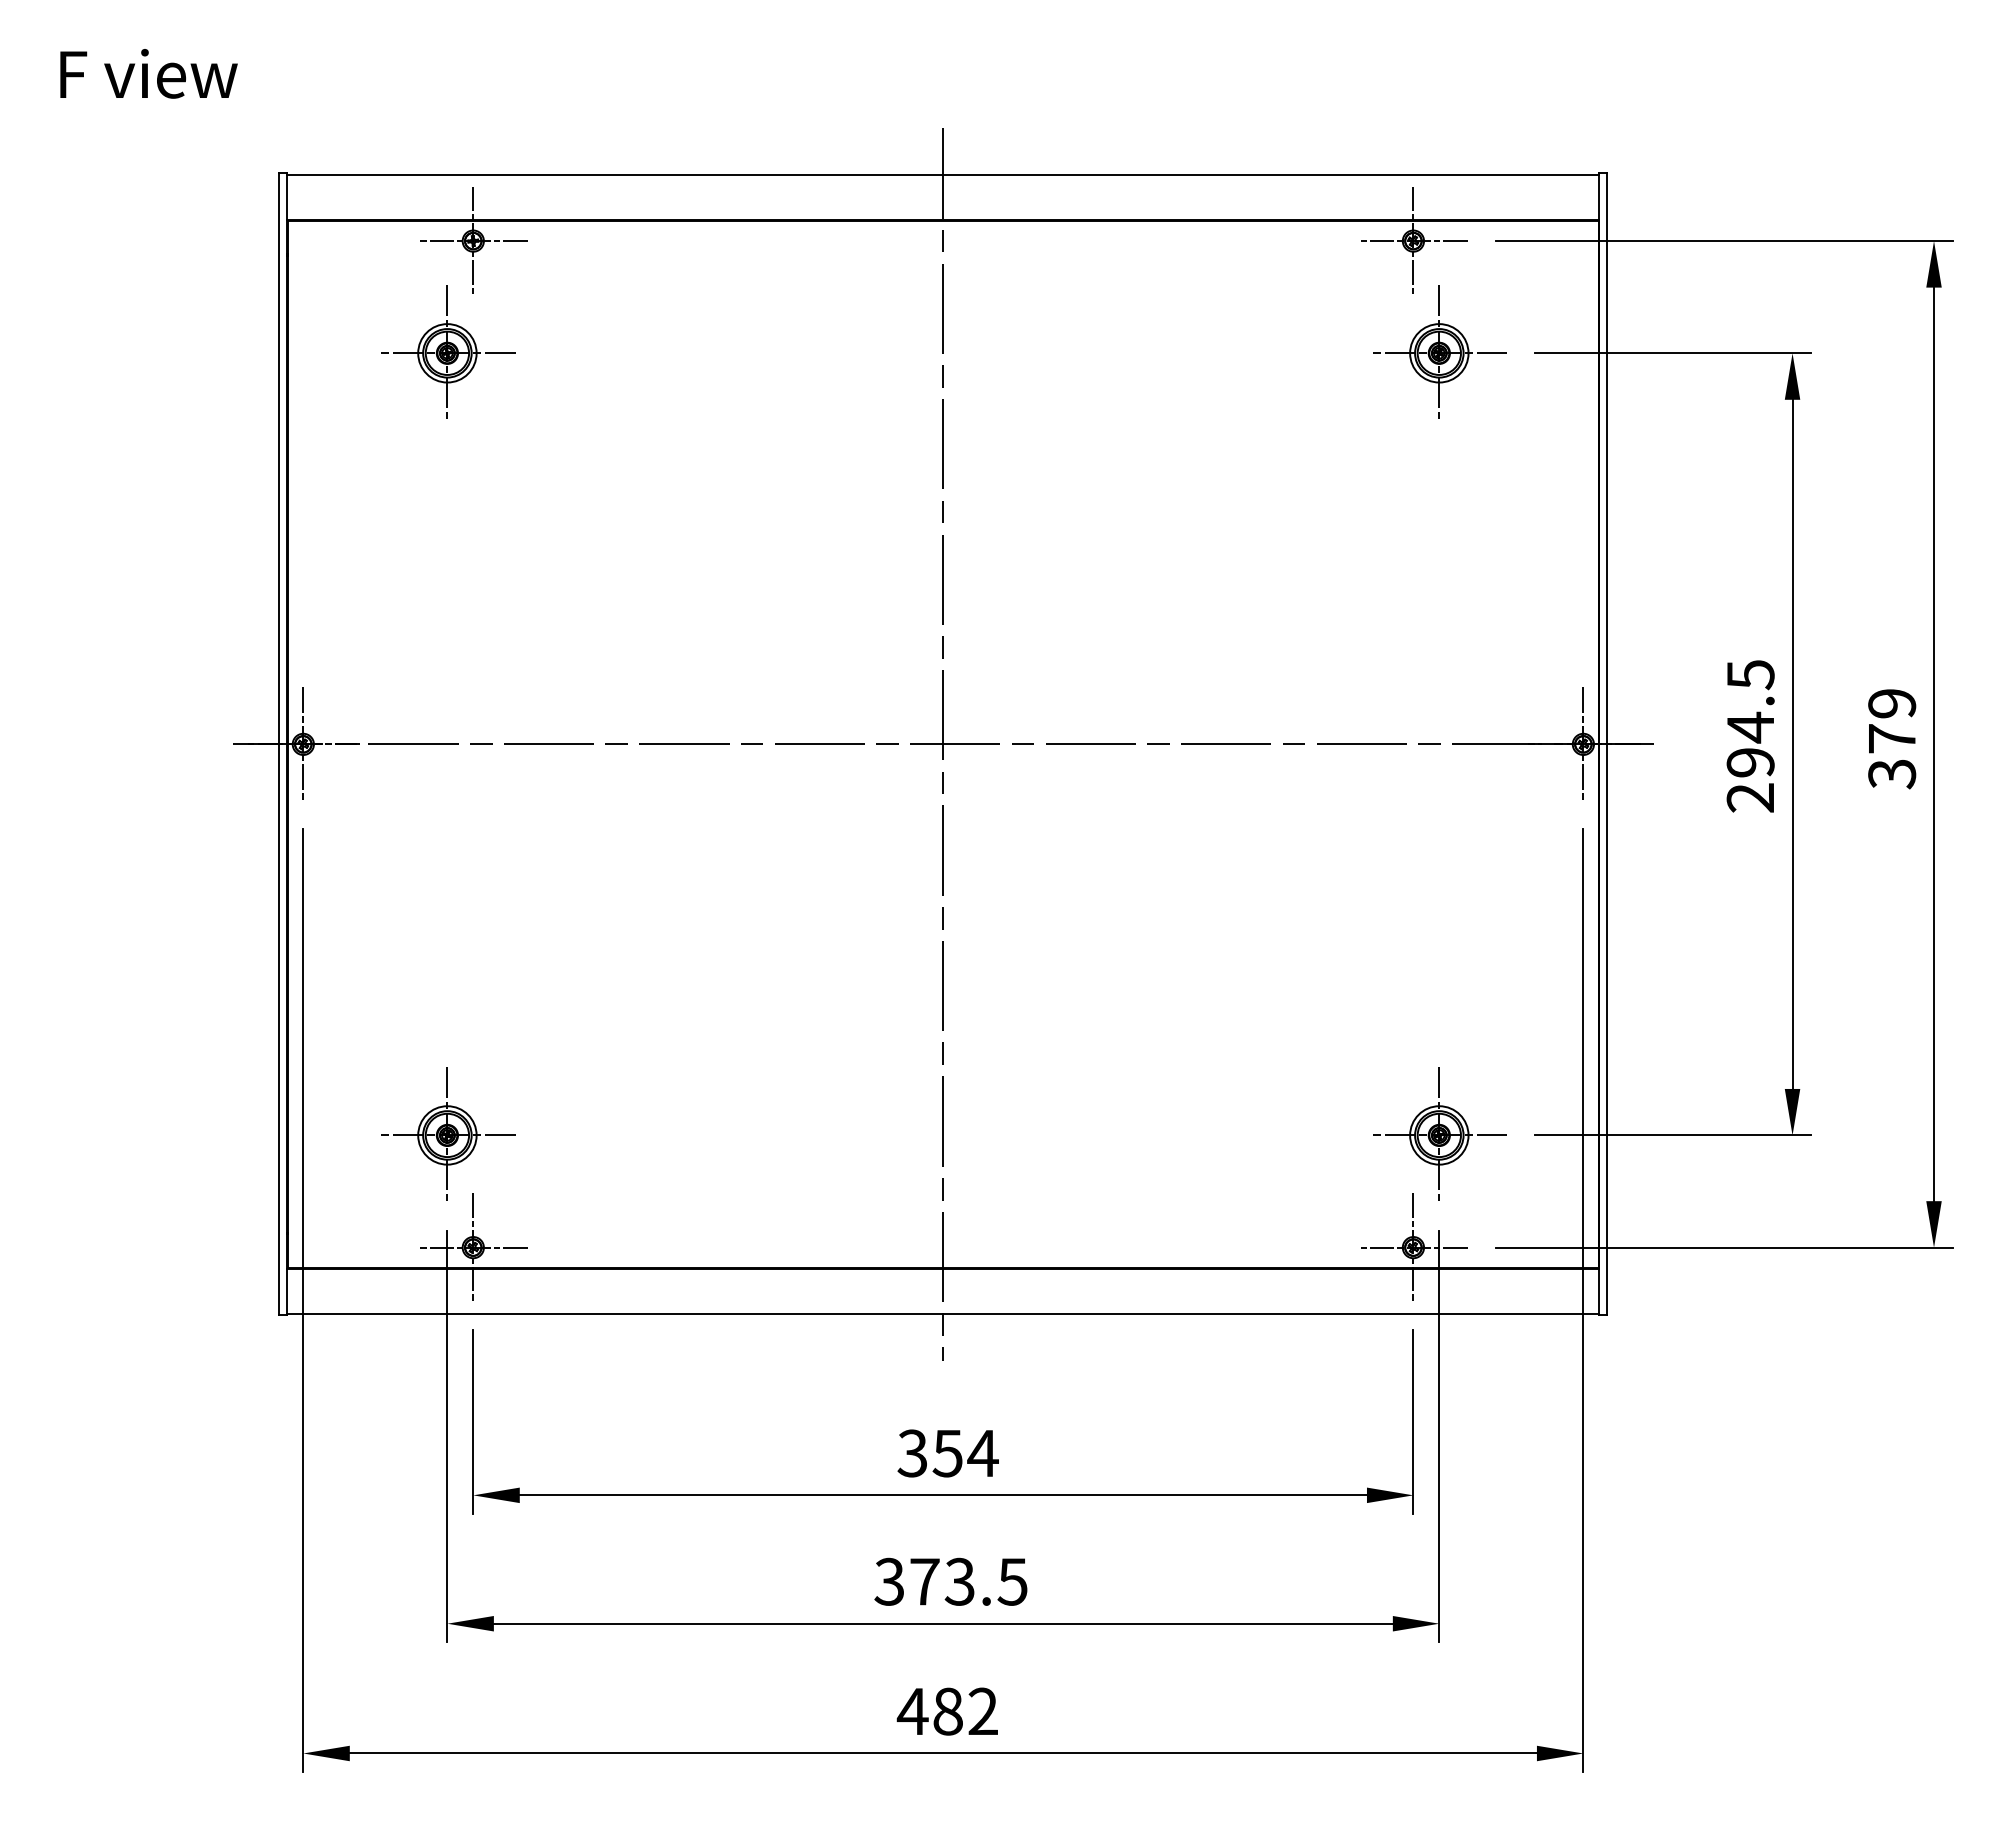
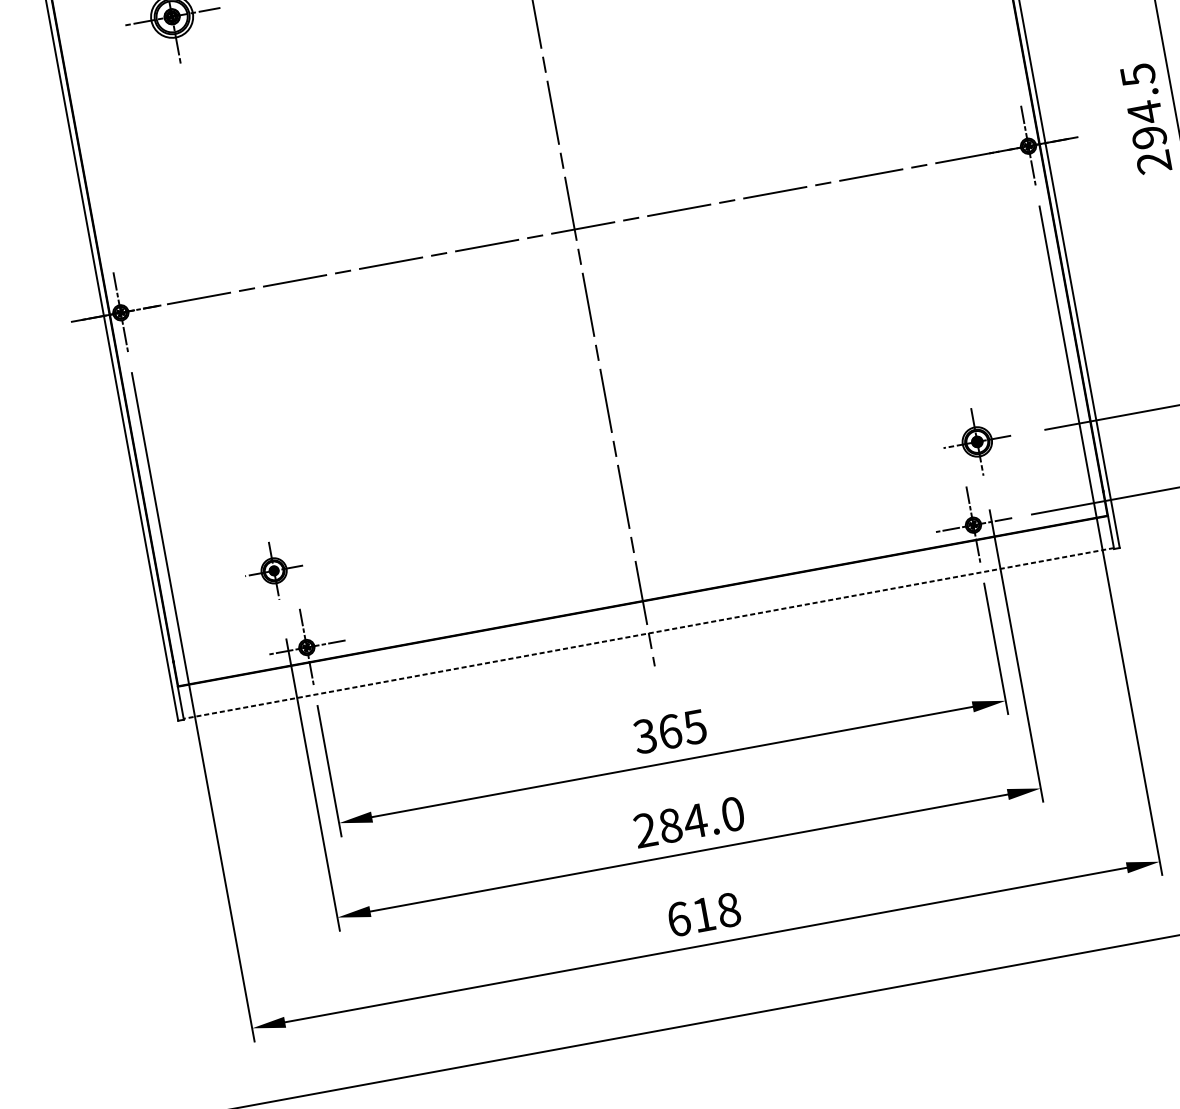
part: (448, 1133) -> (274, 569), size x0.6
part: (1439, 1133) -> (977, 440), size x0.7
line: (943, 1314) -> (648, 633), solid -> dashed
text: (965, 1453) -> (682, 729), 354 -> 365
text: (950, 1581) -> (688, 822), 373.5 -> 284.0
text: (947, 1711) -> (703, 914), 482 -> 618

